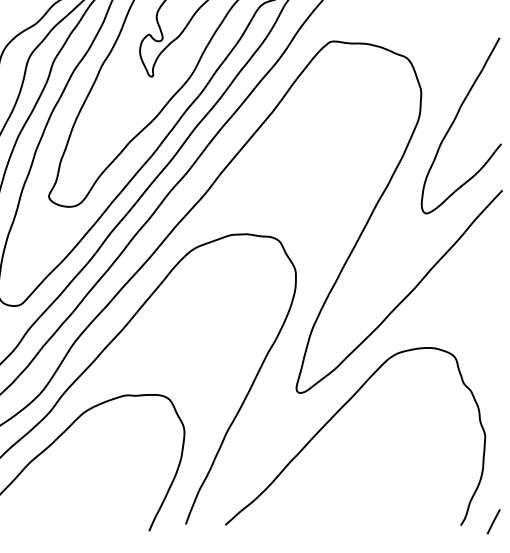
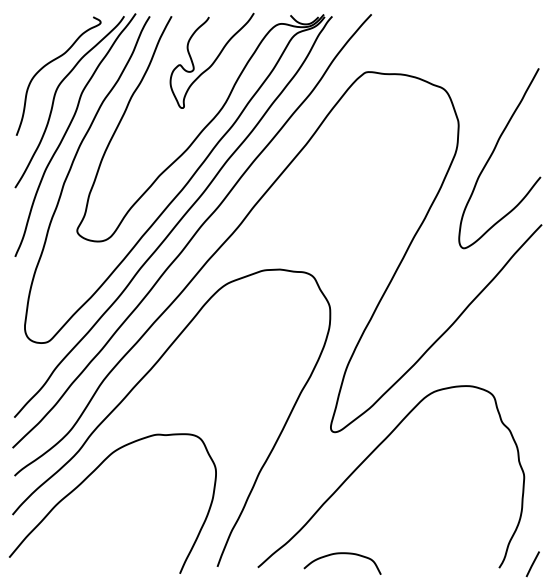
curve: (307, 512) -> (342, 554), added

